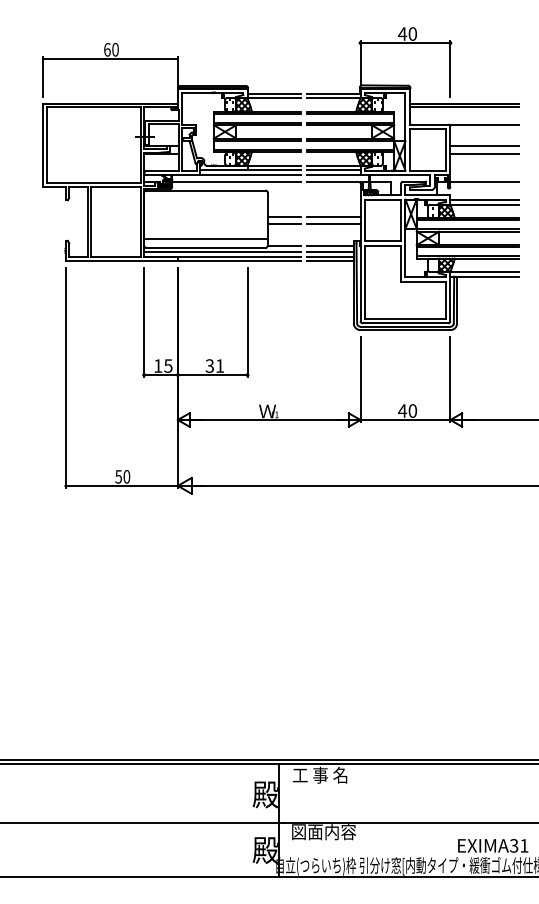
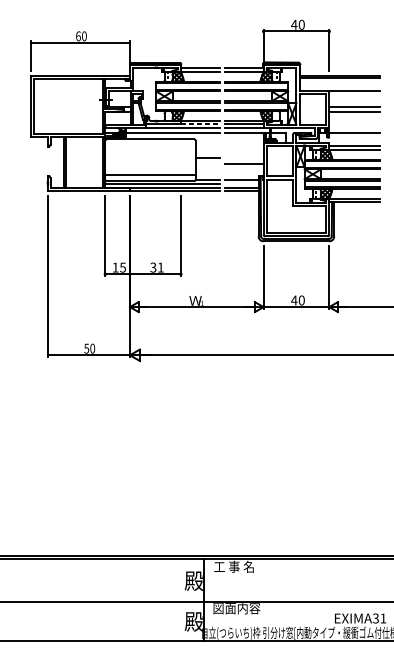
line: (273, 170) -> (199, 124), solid -> dashed
line: (333, 216) -> (243, 158), removed
line: (283, 224) -> (207, 164), removed
line: (330, 252) -> (241, 184), removed

